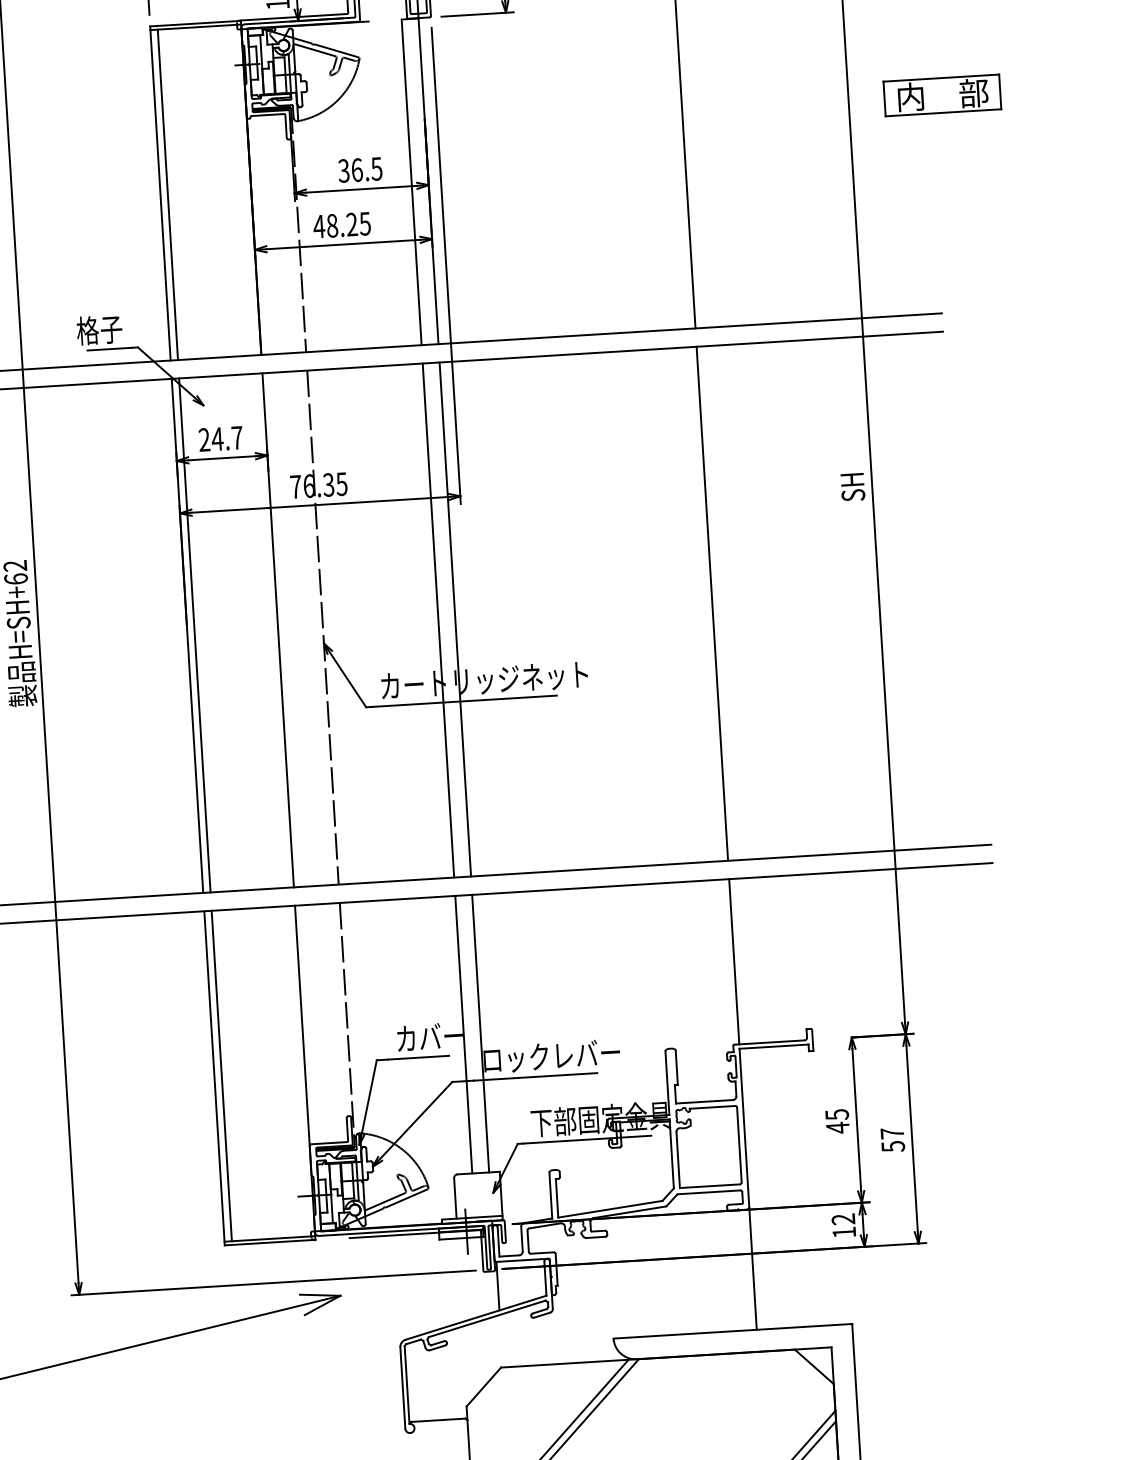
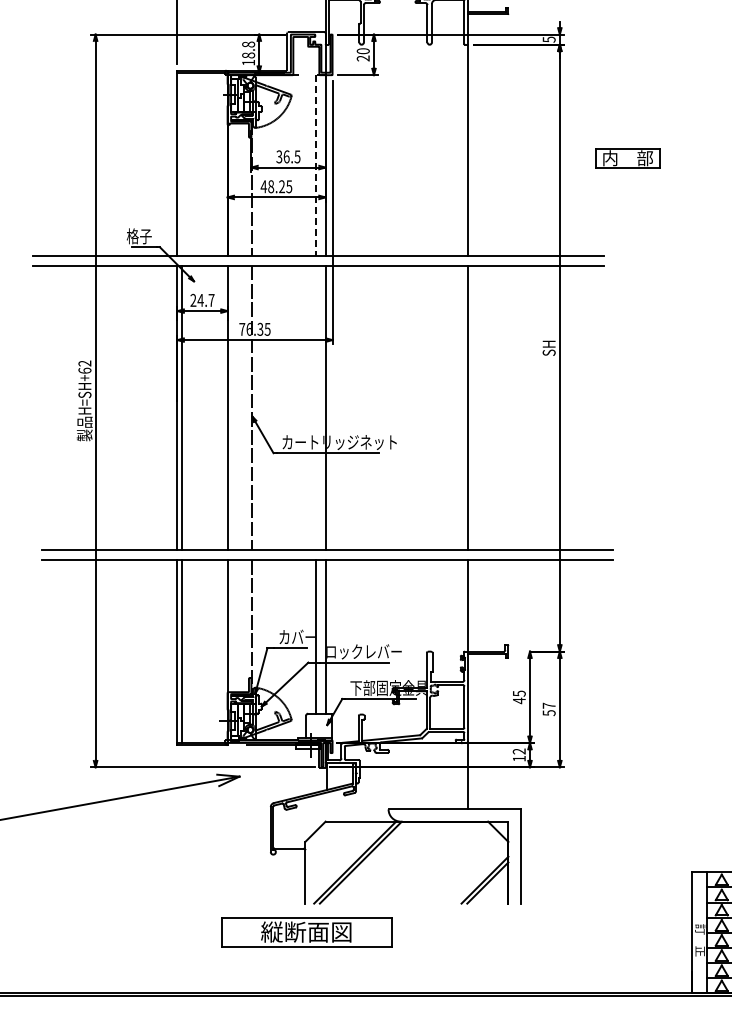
part: (942, 95) -> (627, 158), moved
line: (412, 182) -> (316, 165), solid -> dashed
line: (167, 193) -> (181, 163), removed
line: (438, 619) -> (316, 407), removed

